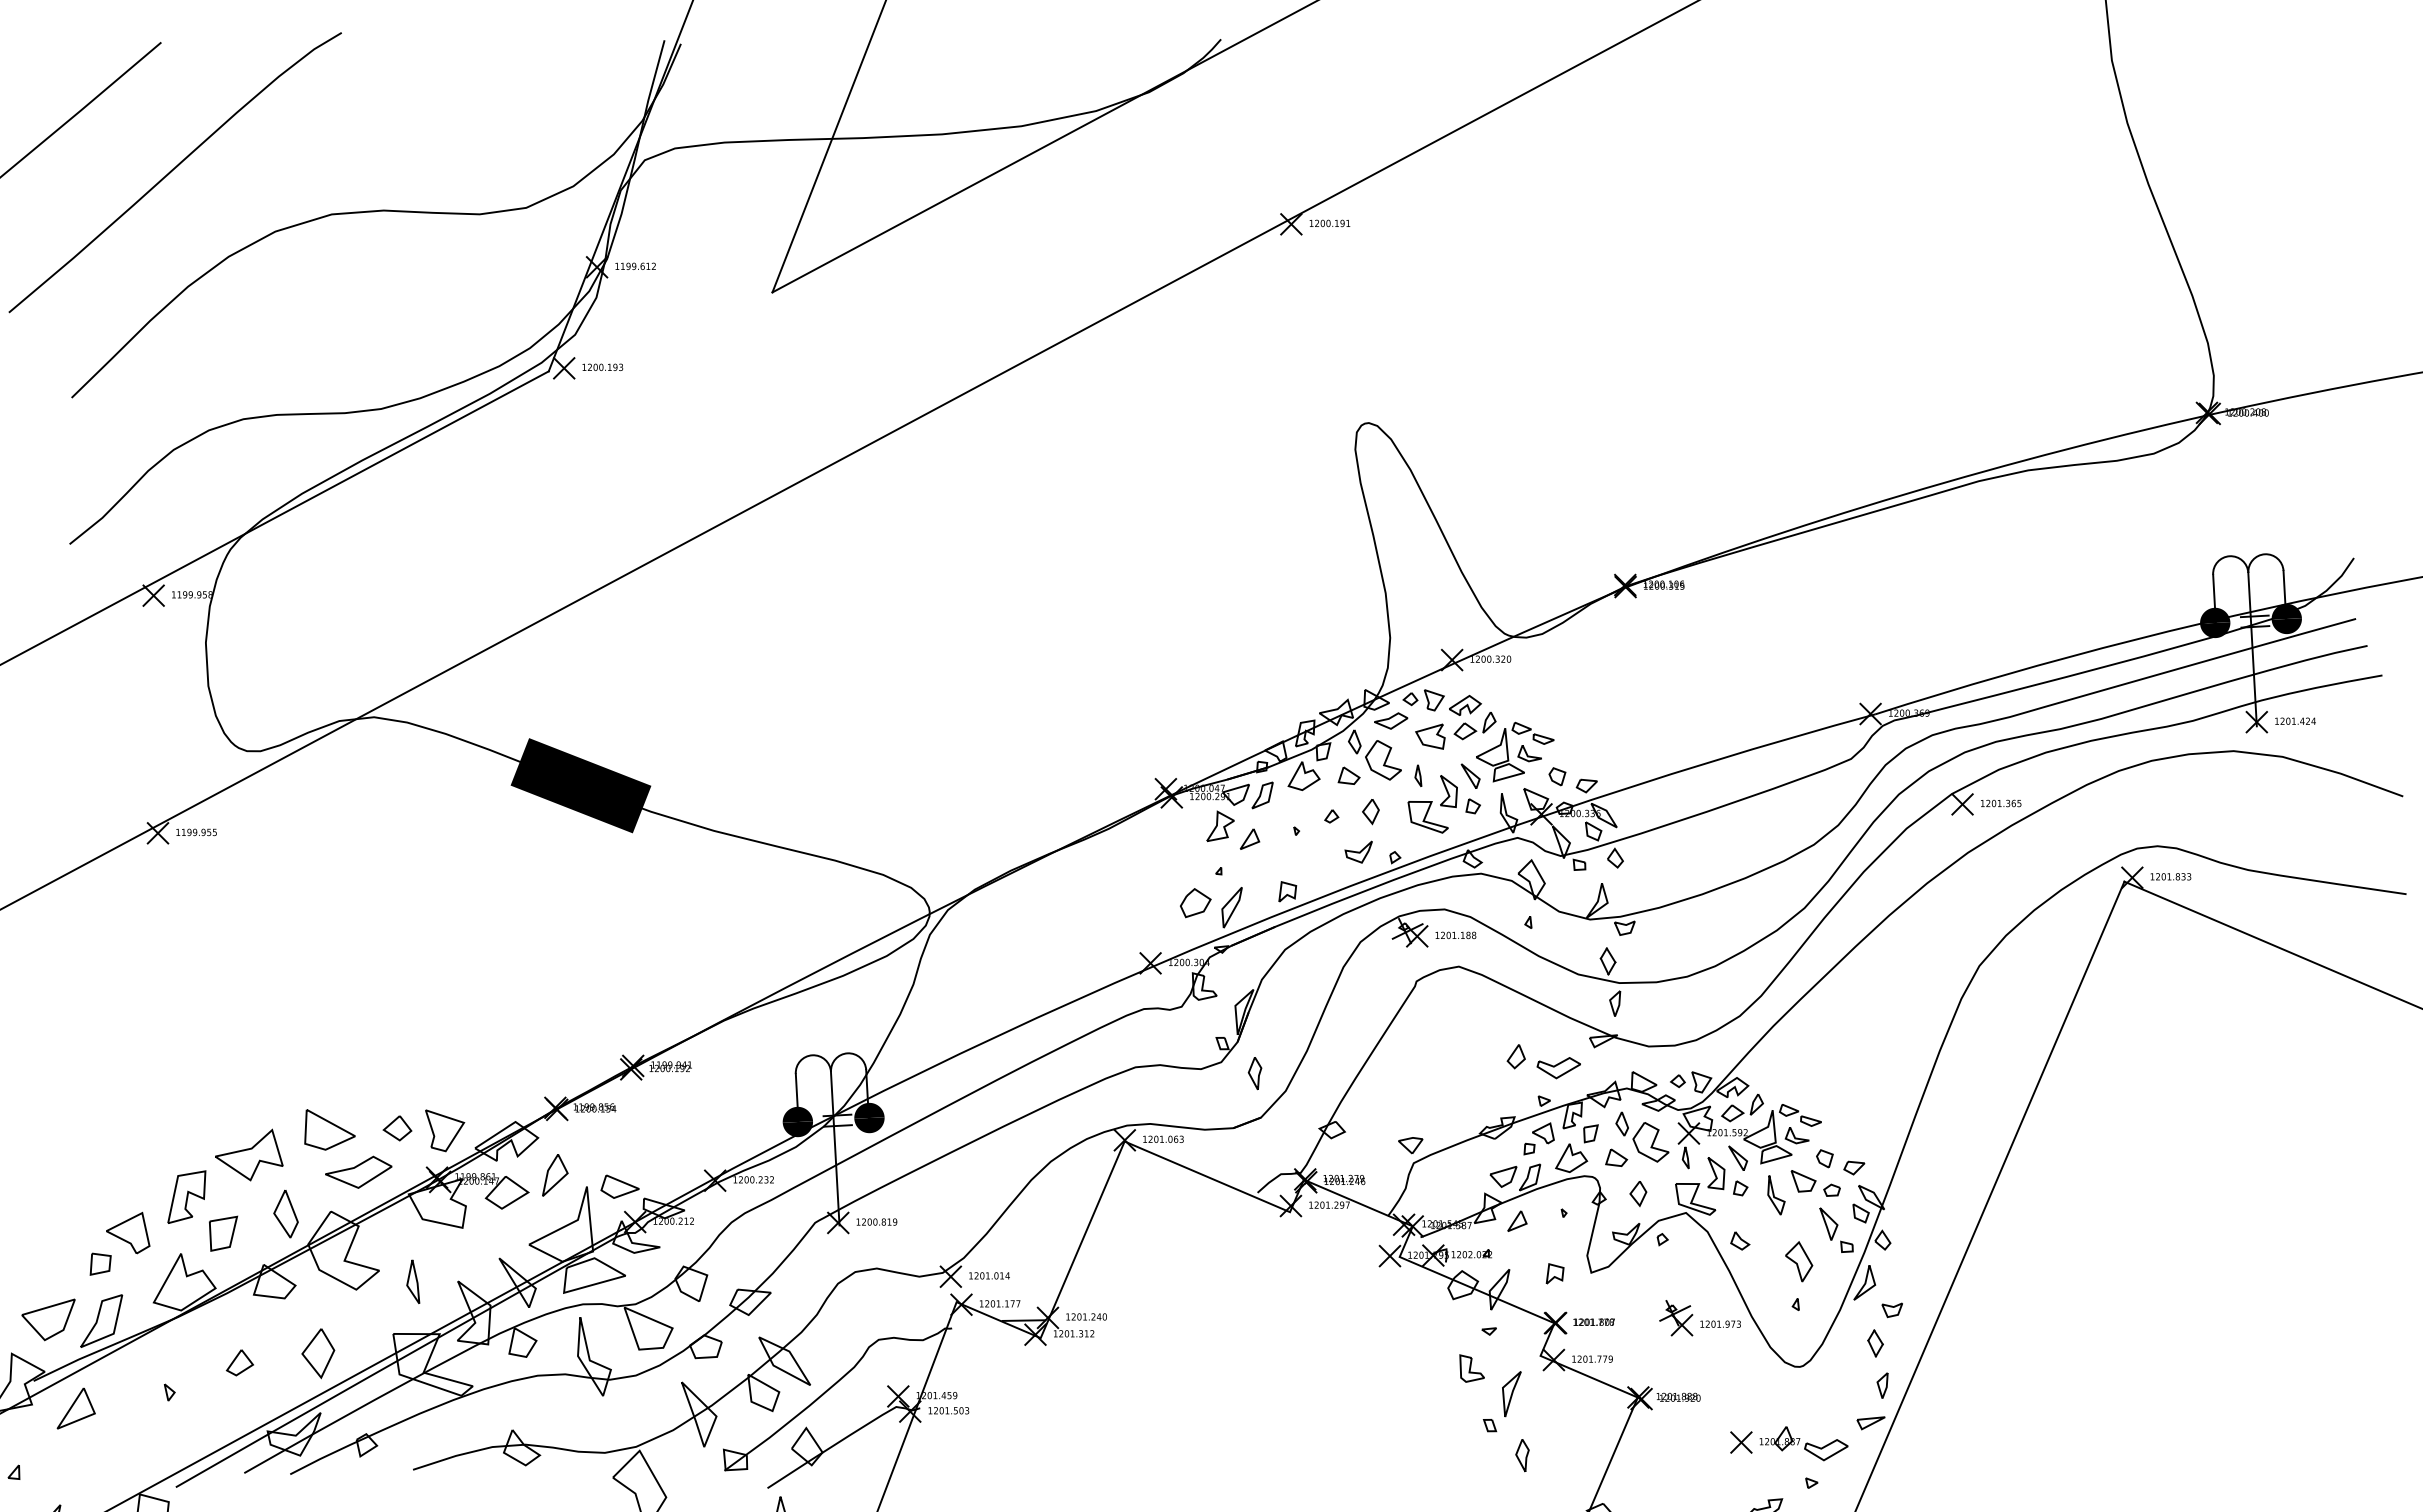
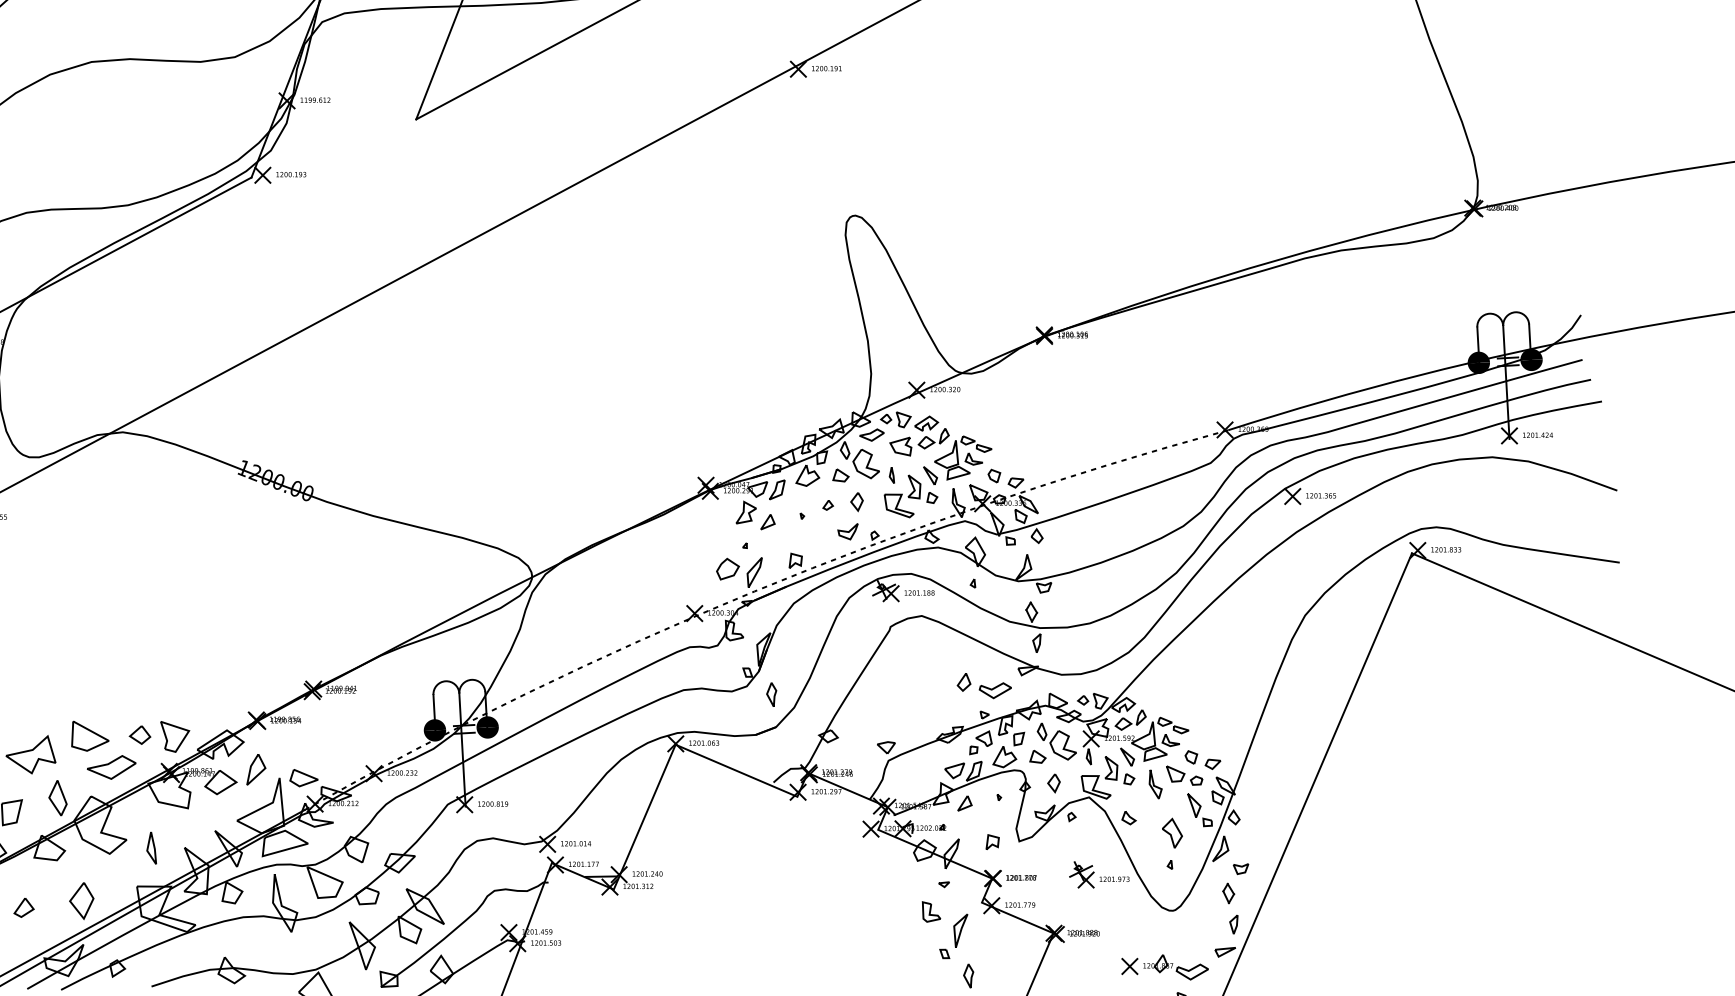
fill: (580, 785) -> (274, 482), removed
arc: (1231, 933) -> (754, 591), solid -> dashed

